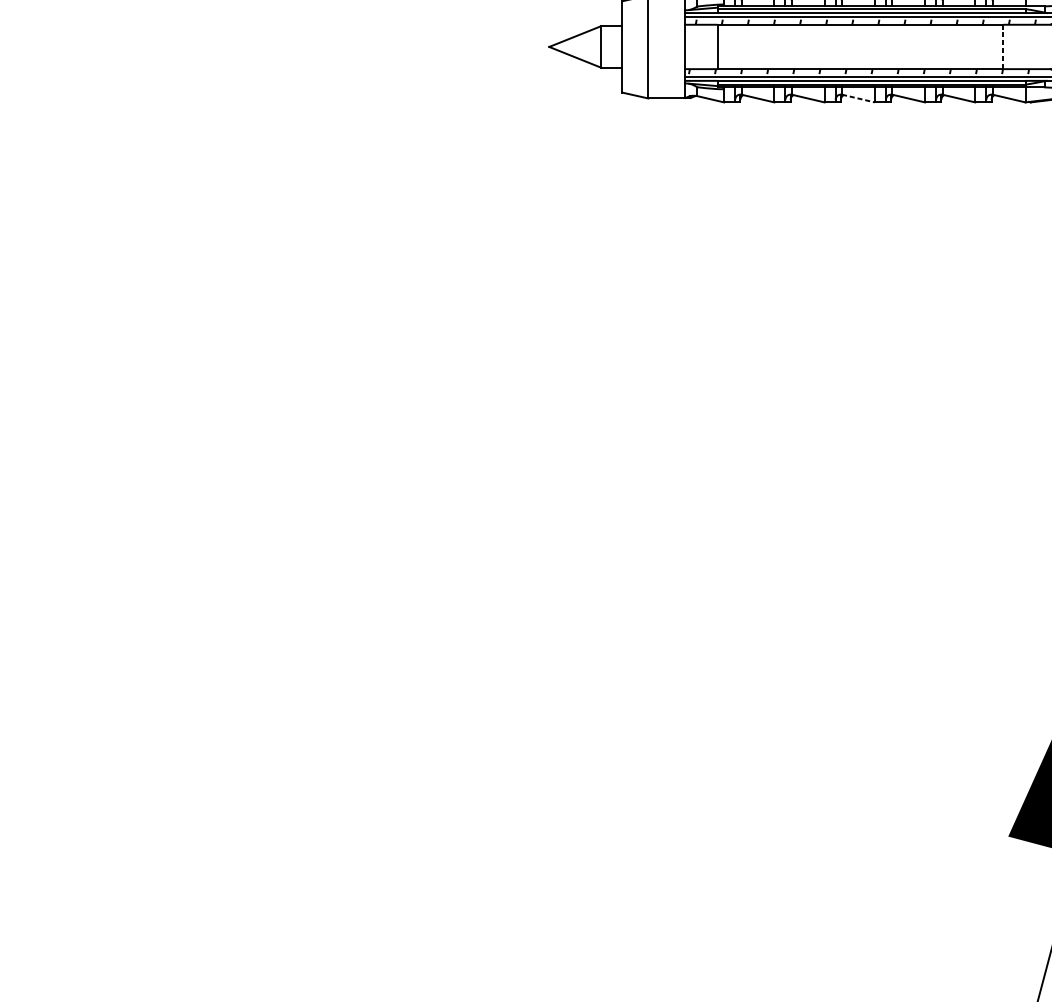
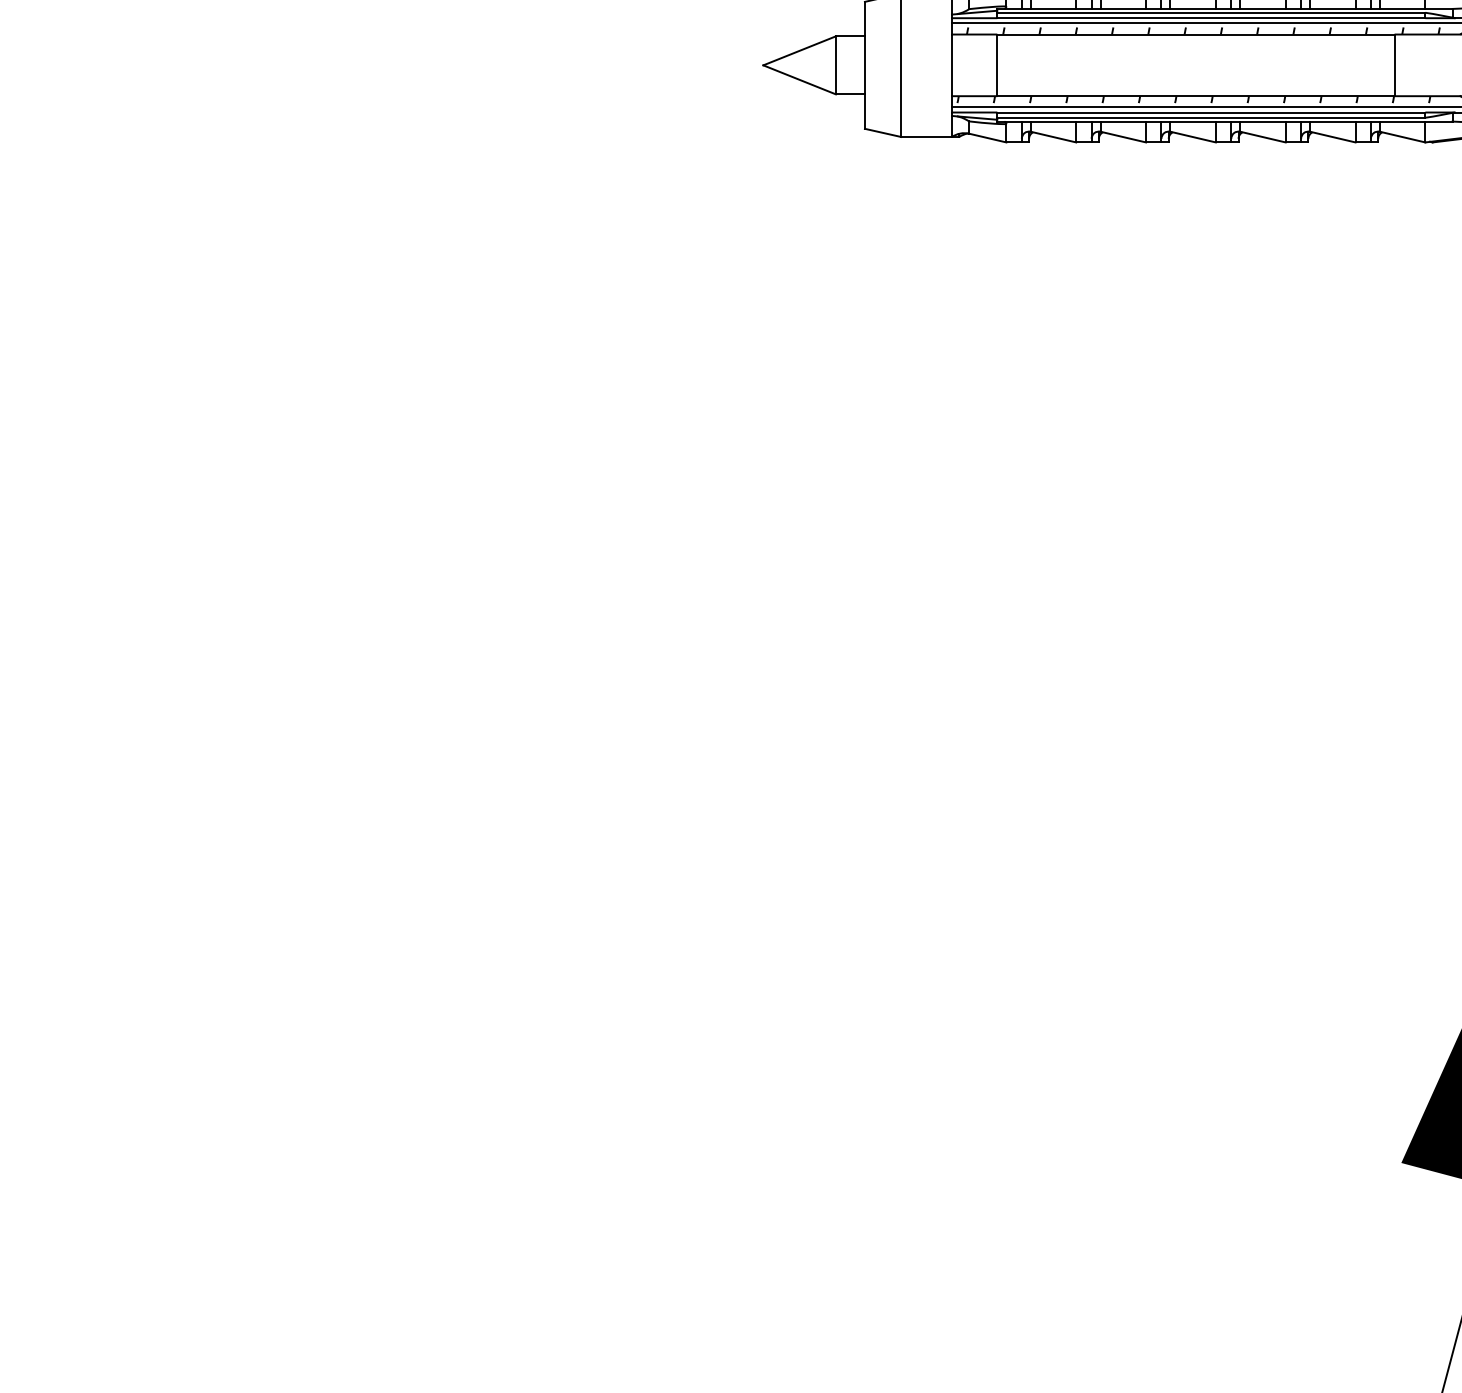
line: (1003, 47) -> (1394, 65), dashed -> solid
line: (858, 98) -> (1193, 137), dashed -> solid

